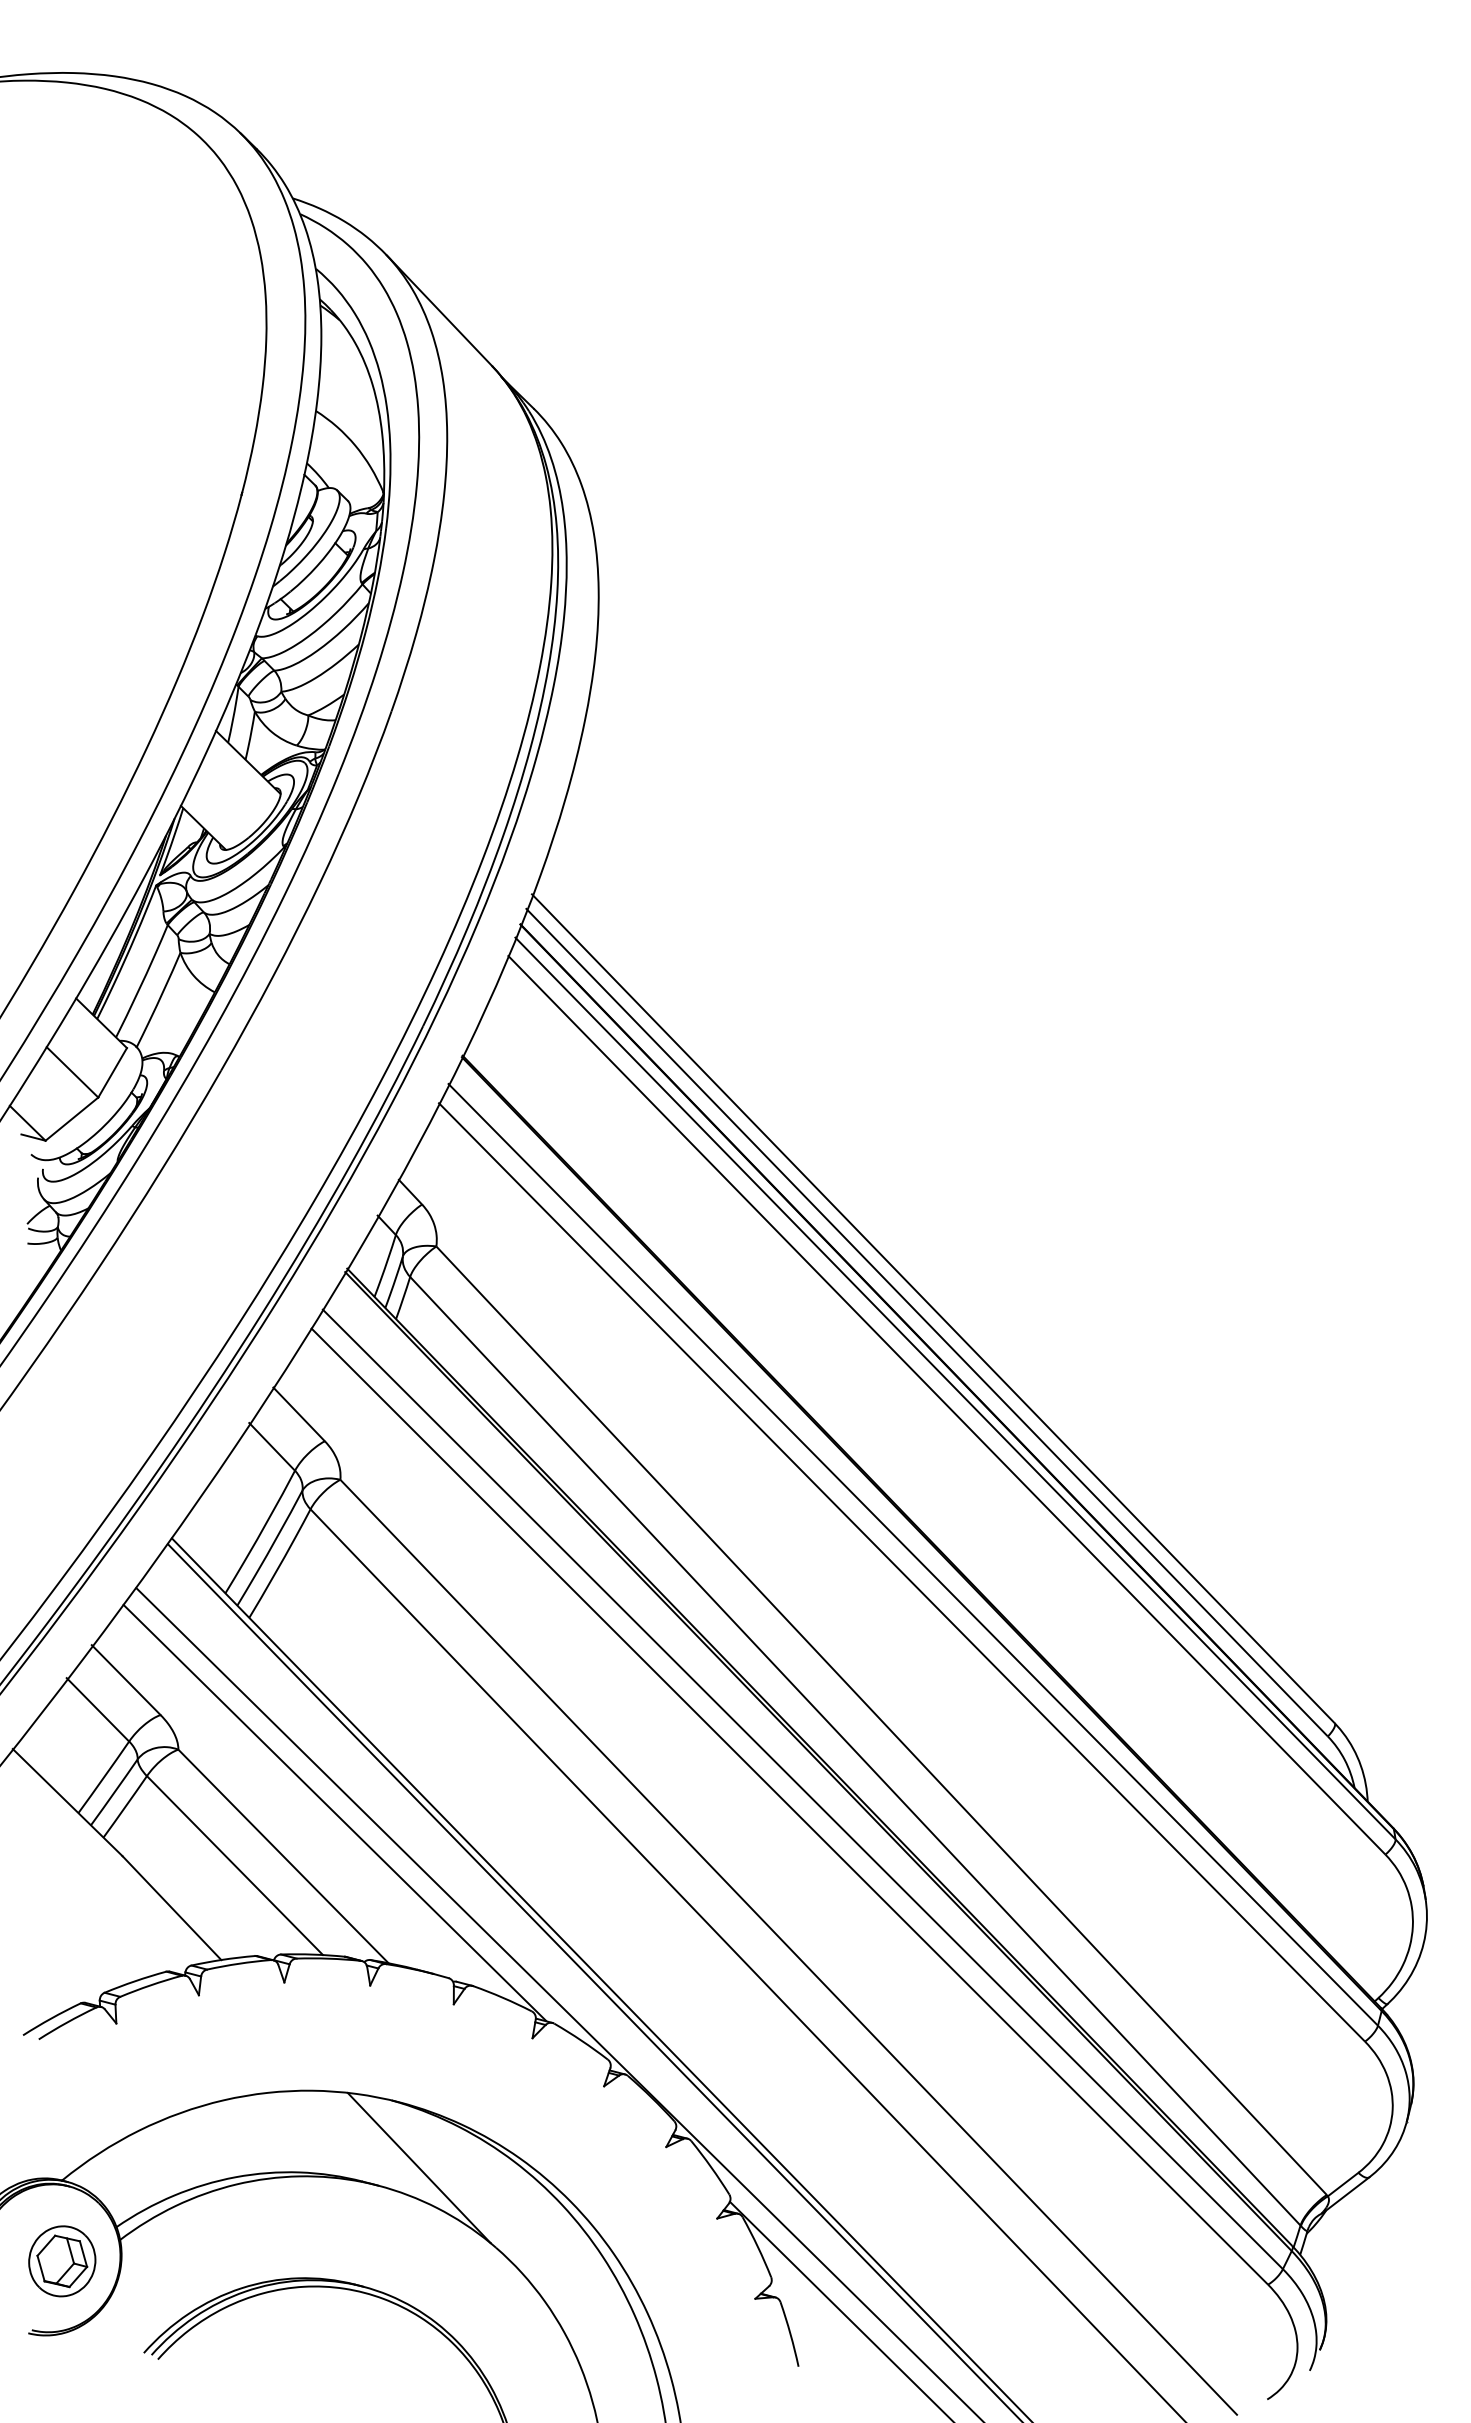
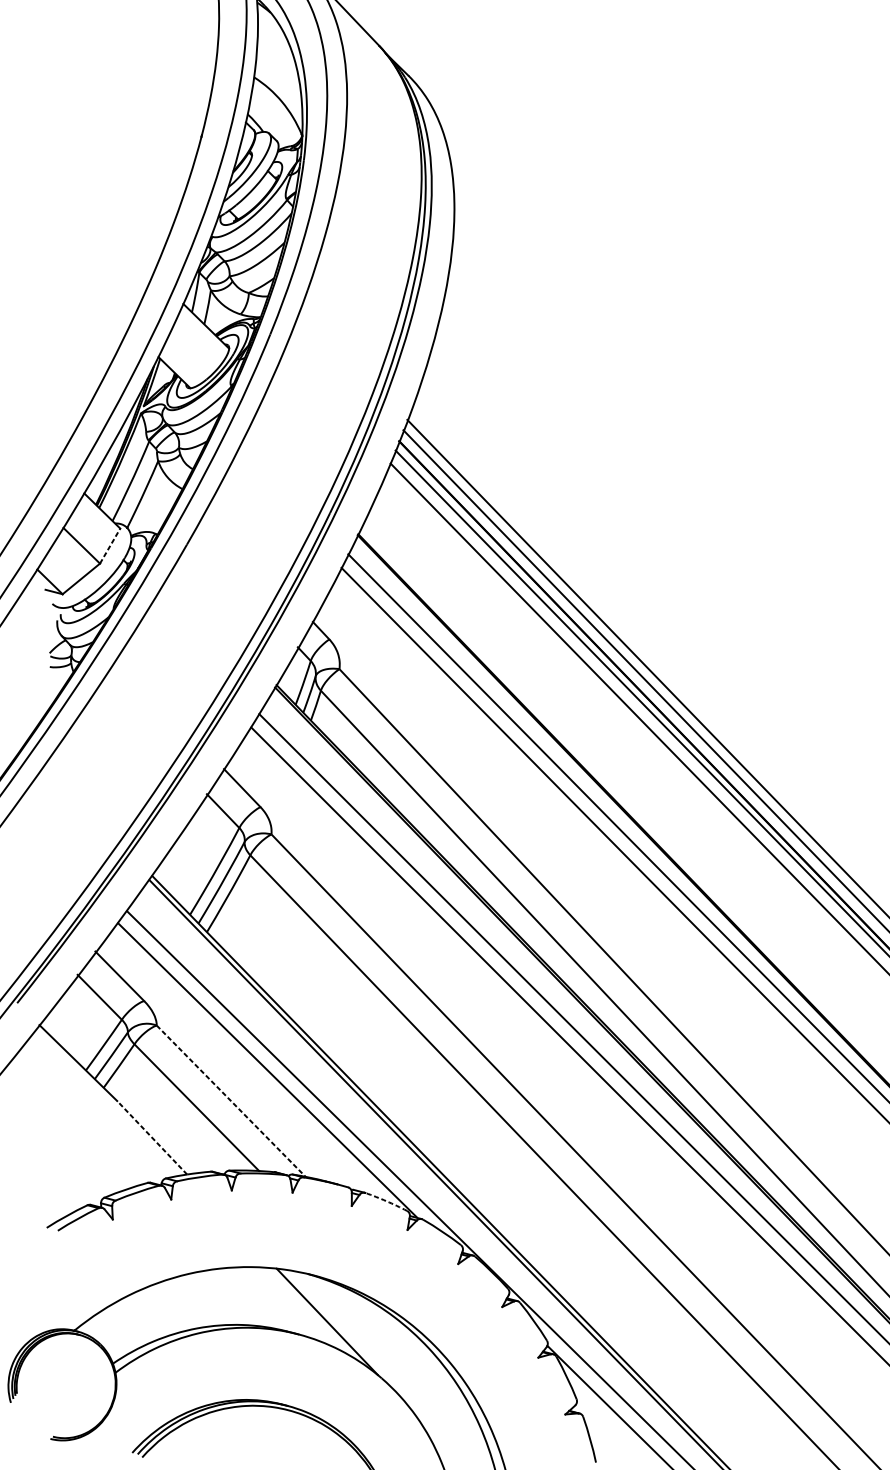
line: (112, 1072) -> (110, 545), solid -> dashed
line: (283, 1856) -> (231, 1101), solid -> dashed
line: (172, 1908) -> (152, 1138), solid -> dashed
arc: (502, 1997) -> (386, 1201), solid -> dashed
part: (62, 2261) -> (74, 1388), removed

